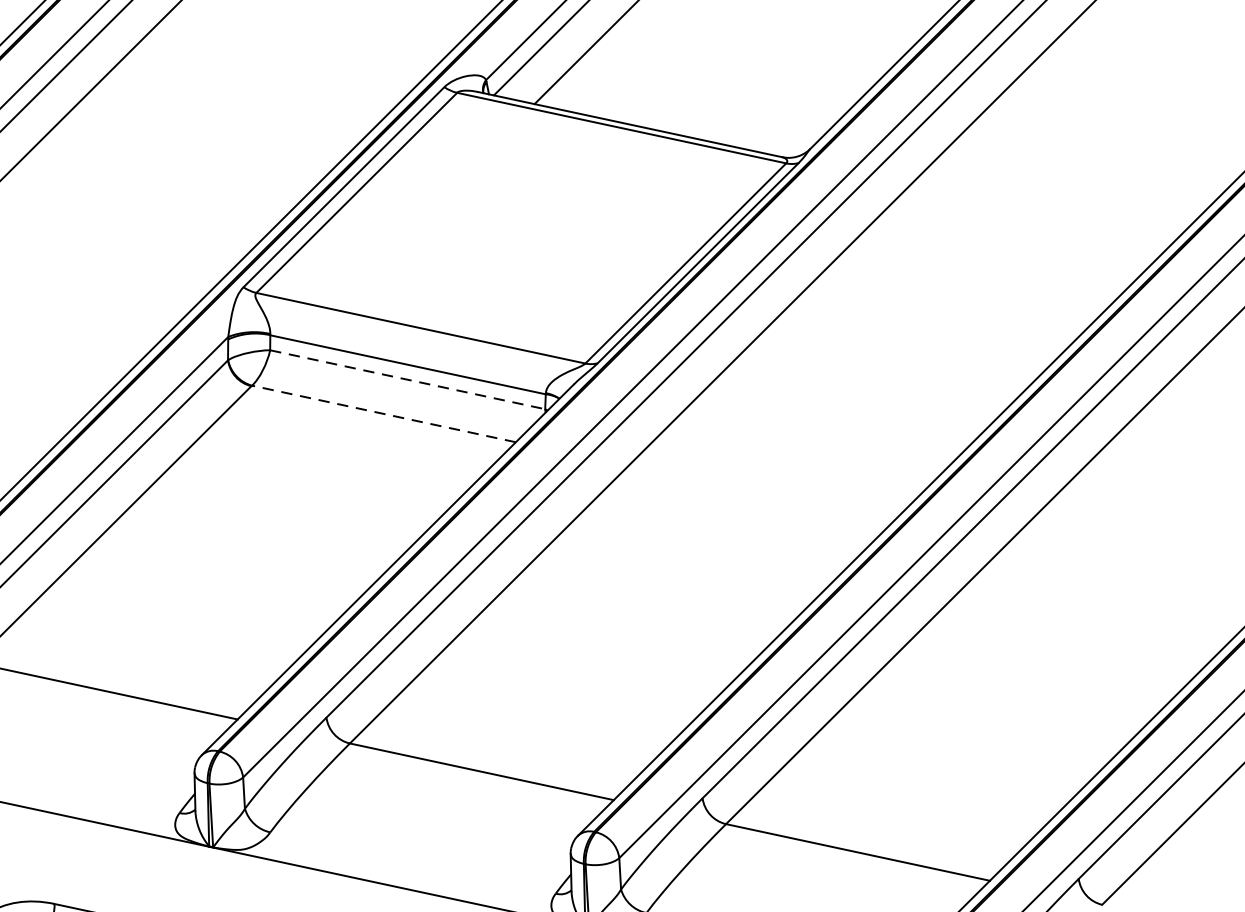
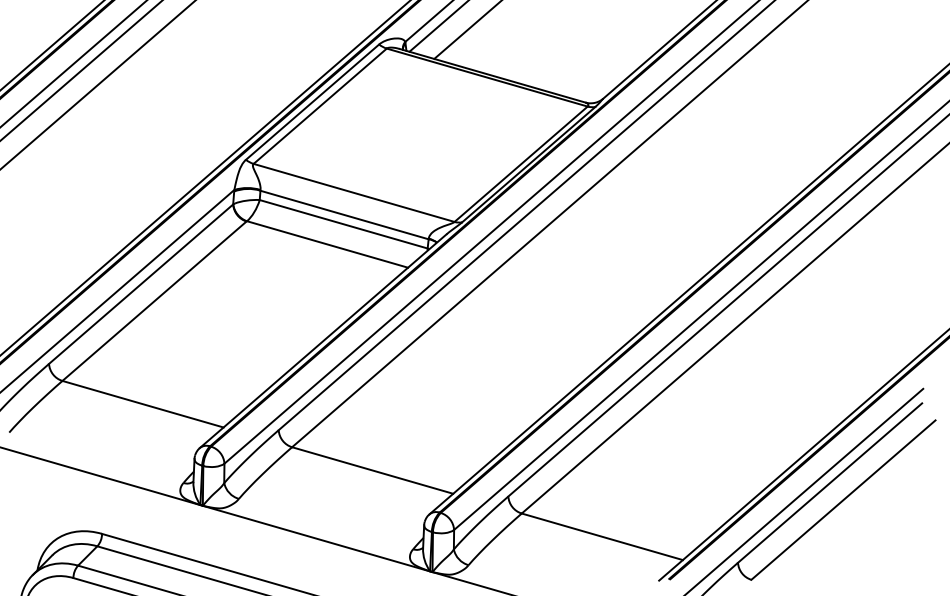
line: (409, 380) -> (344, 224), dashed -> solid
line: (383, 414) -> (327, 244), dashed -> solid

